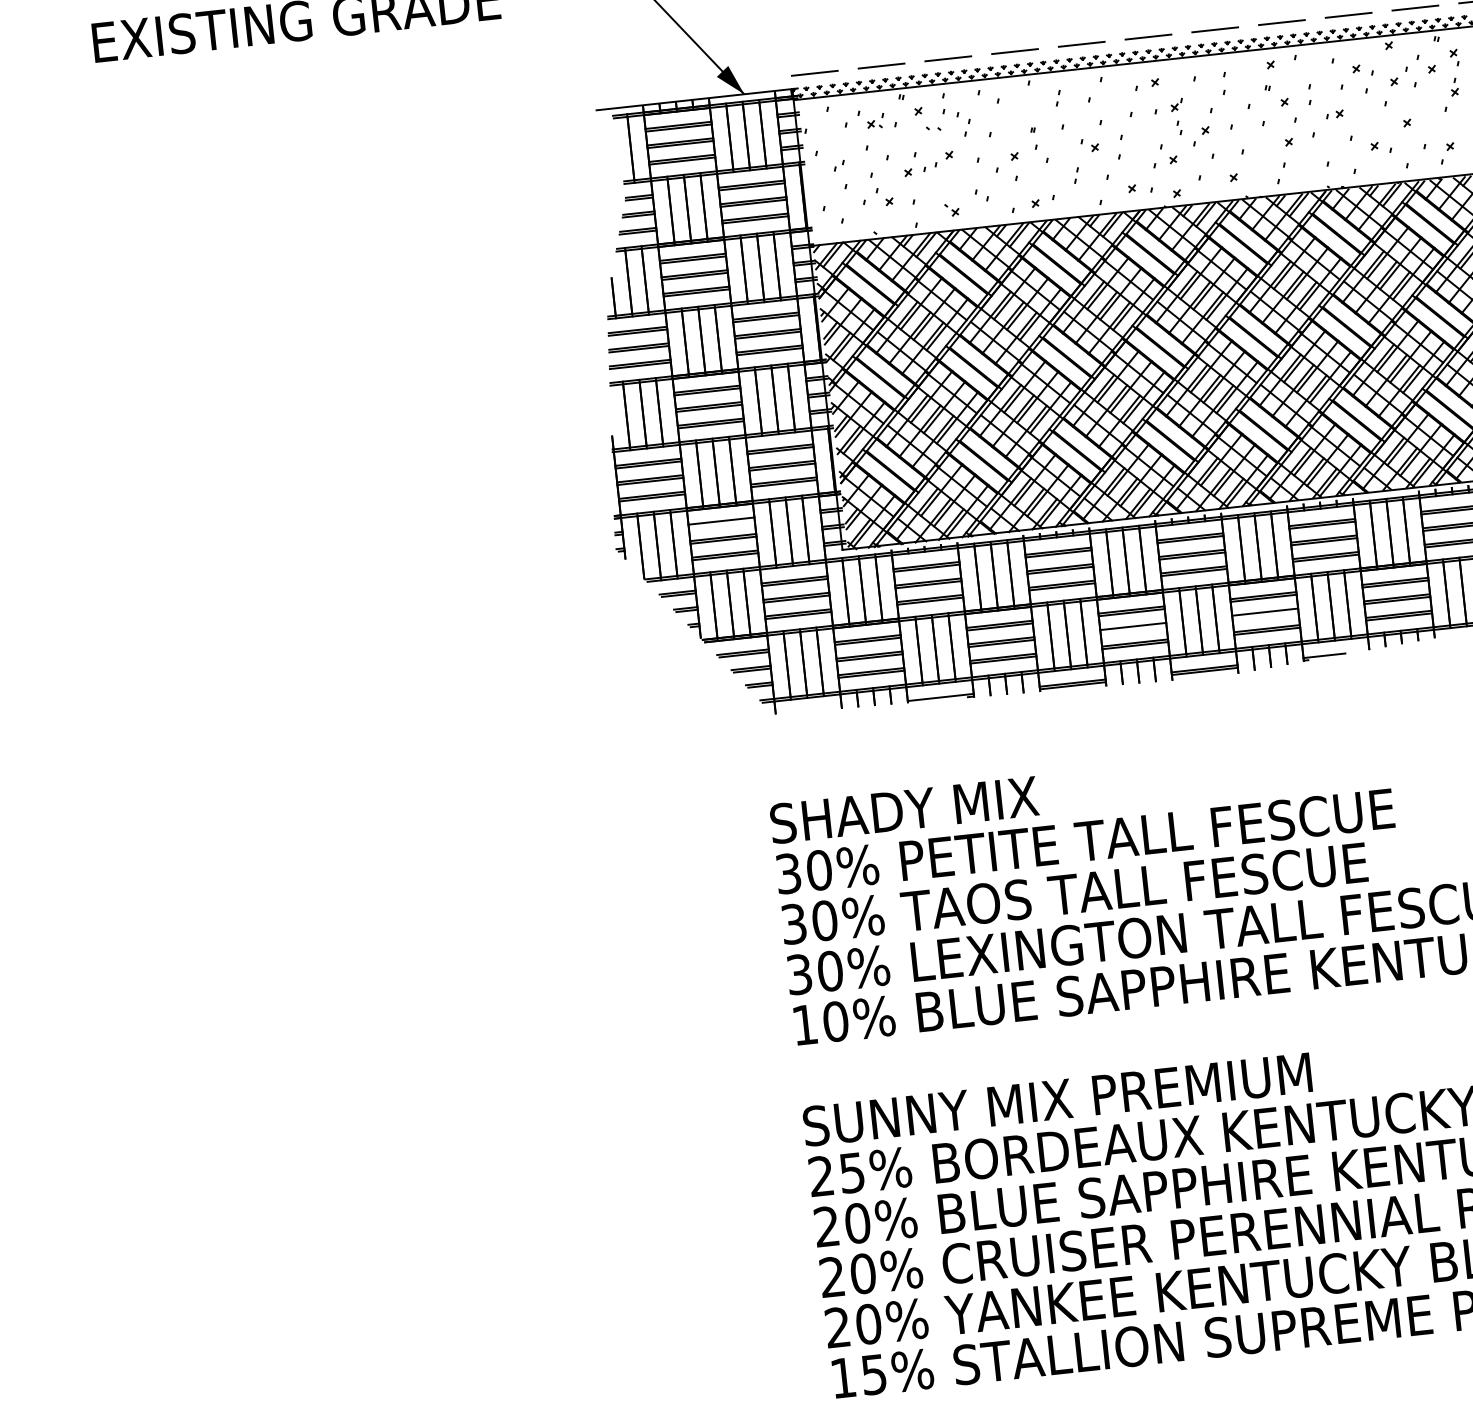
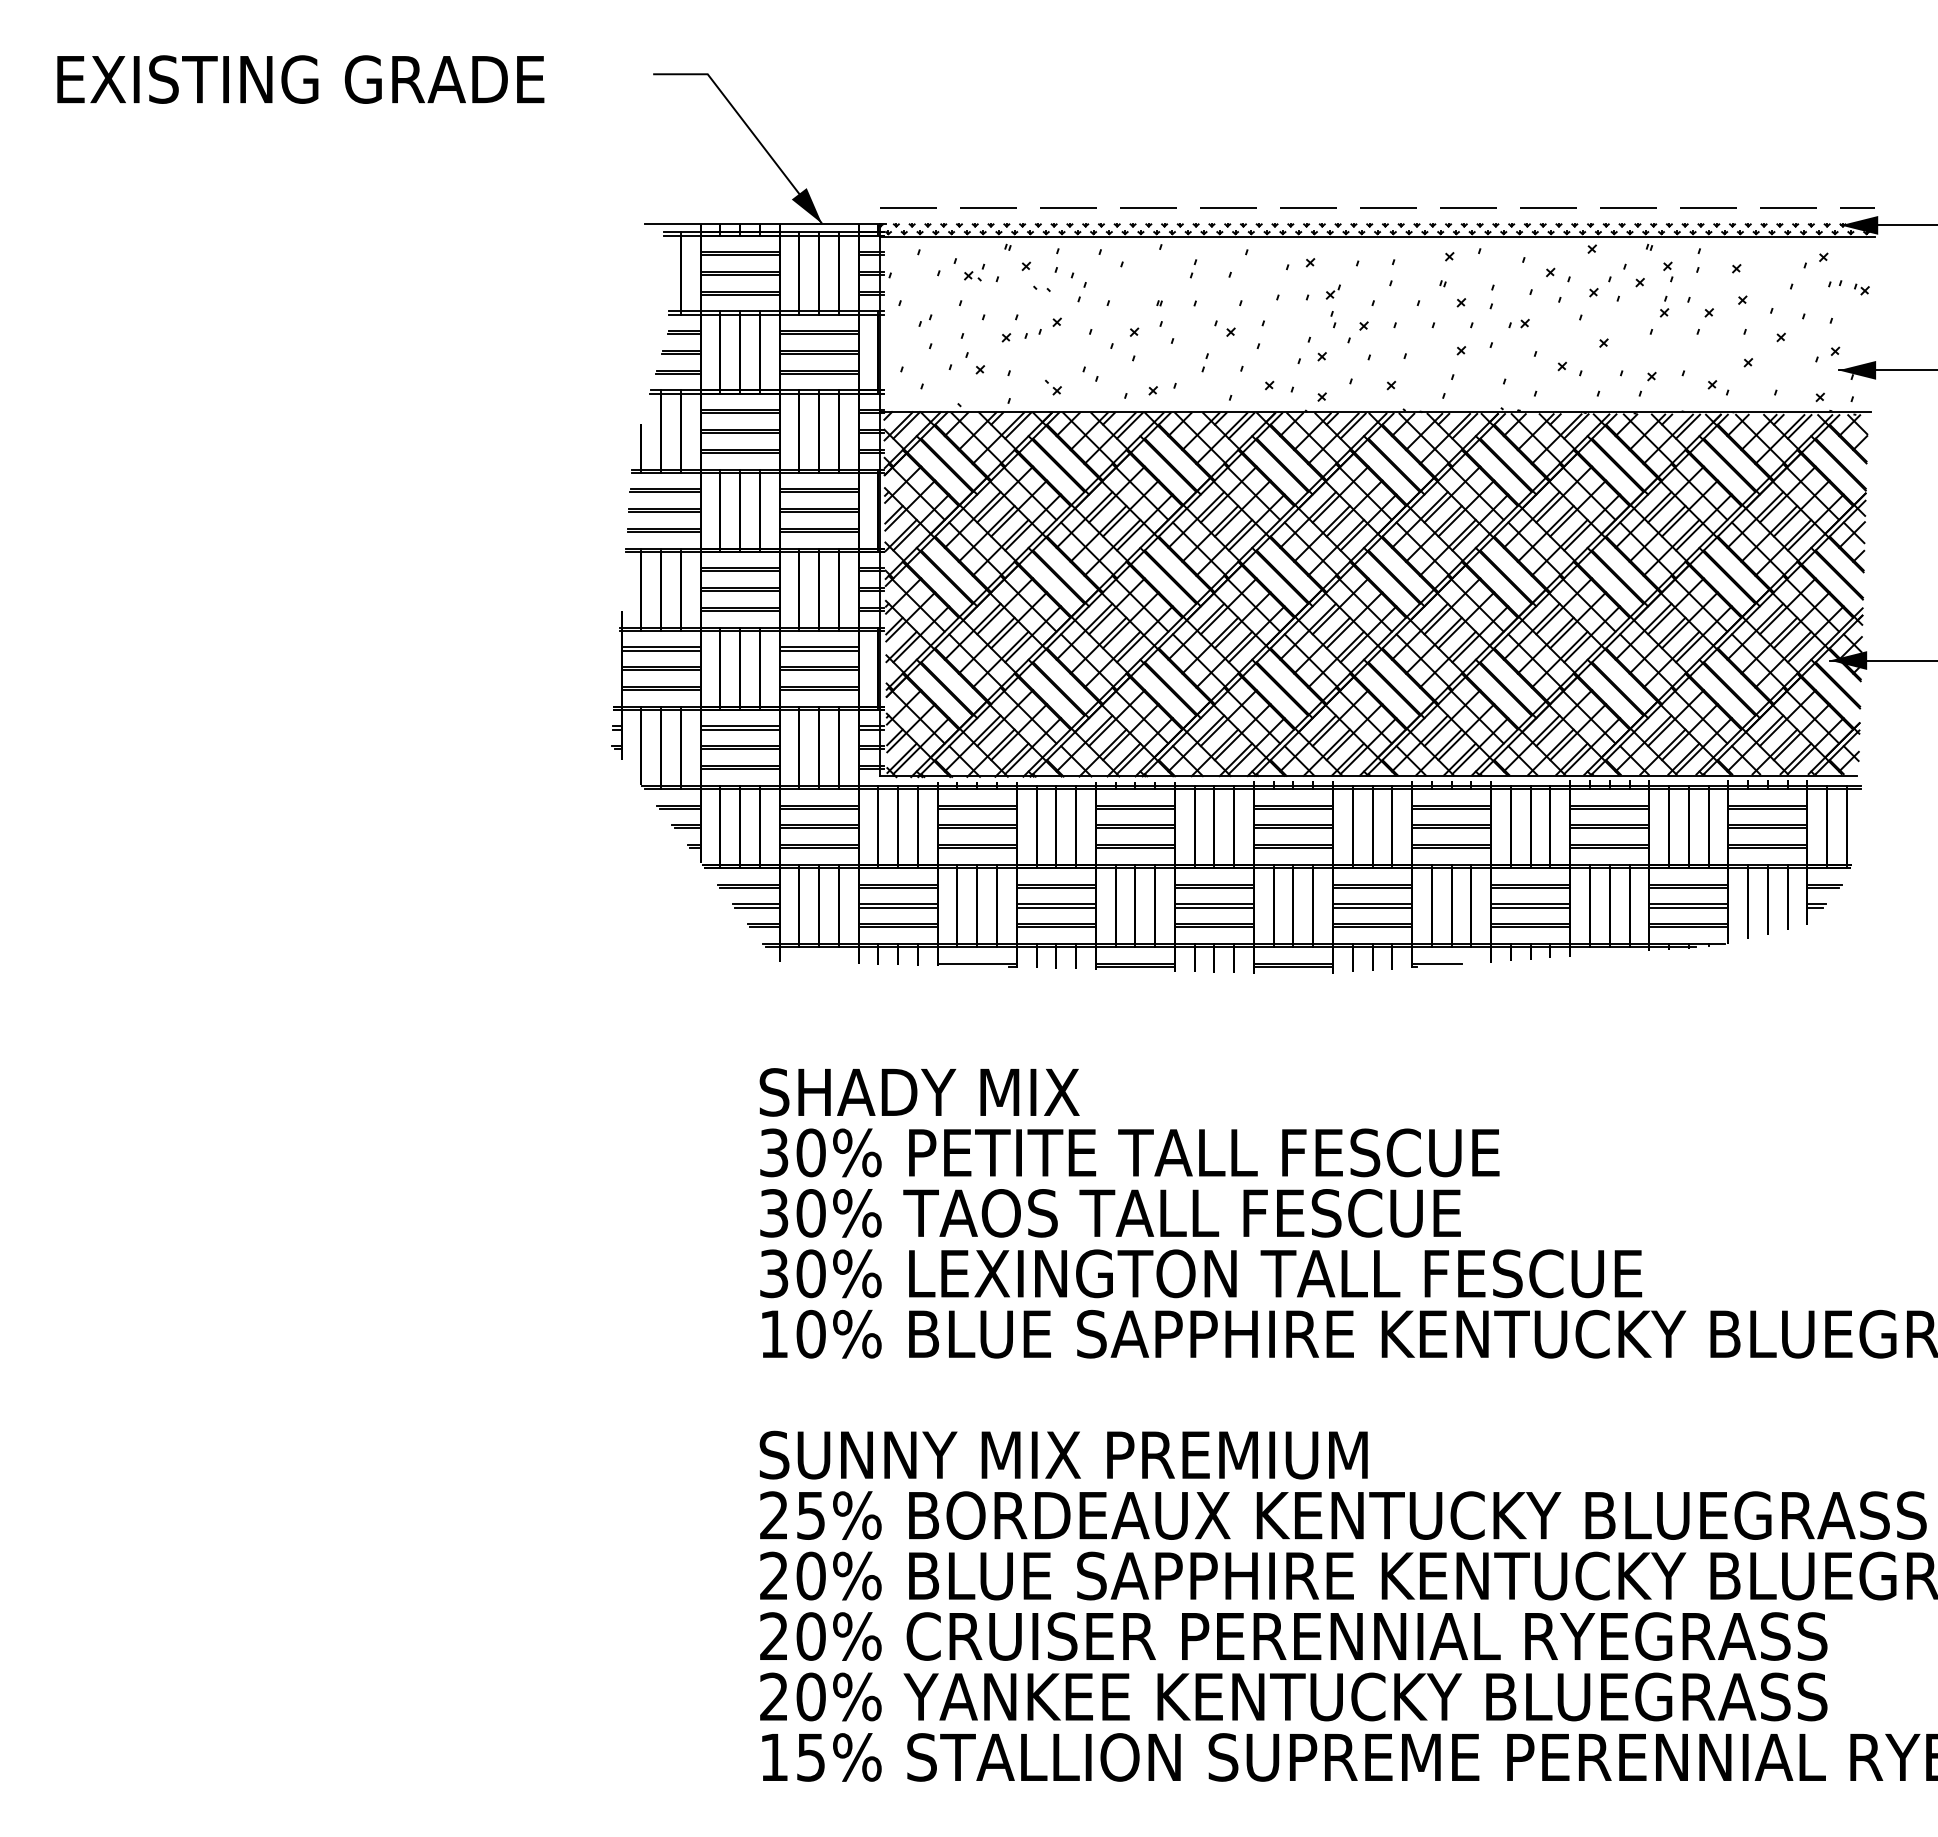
line: (721, 523) -> (739, 729), added
line: (1265, 614) -> (1372, 907), added
line: (1132, 629) -> (1213, 907), added

